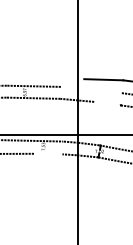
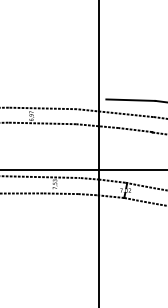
line: (90, 90) -> (114, 113), added
line: (107, 103) -> (135, 130), added
line: (47, 153) -> (60, 193), added

